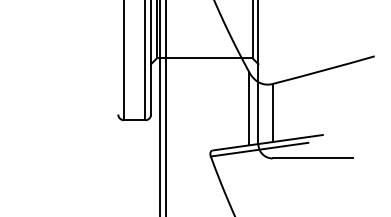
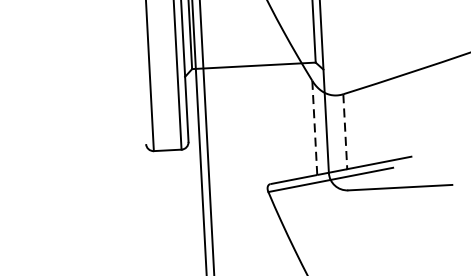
line: (249, 108) -> (315, 127), solid -> dashed
line: (272, 113) -> (345, 132), solid -> dashed

